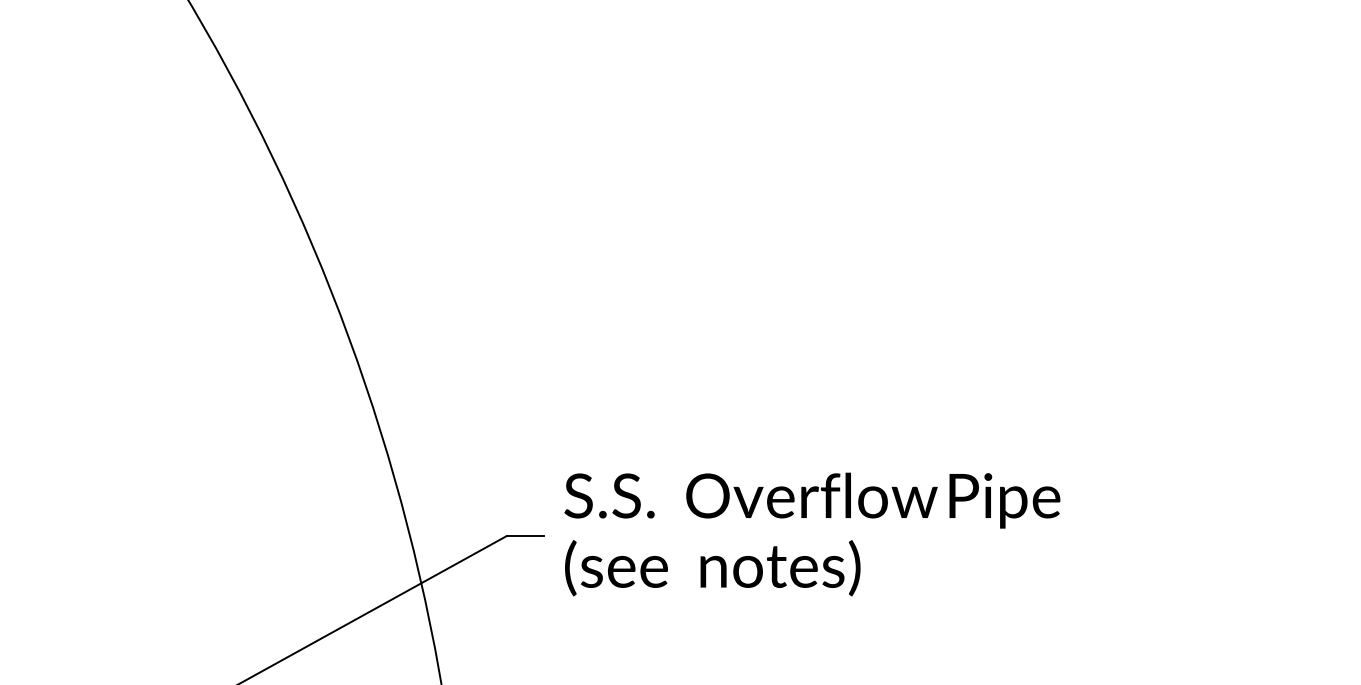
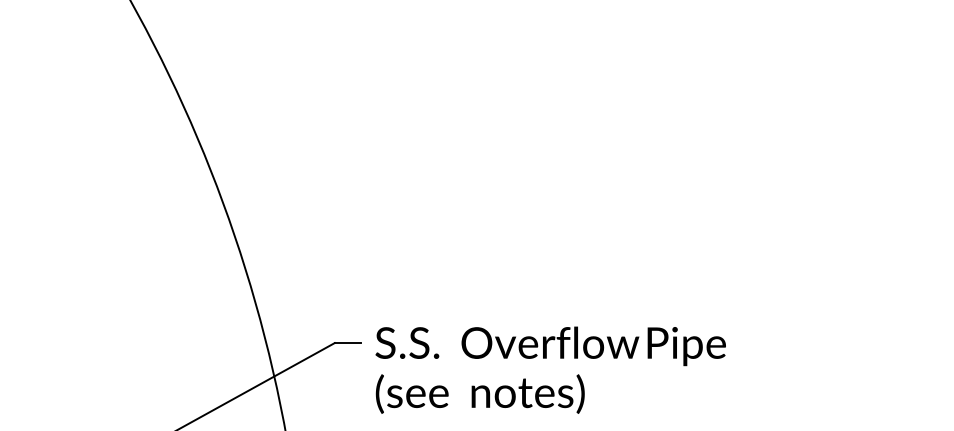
text: (812, 534) -> (550, 370), moved

